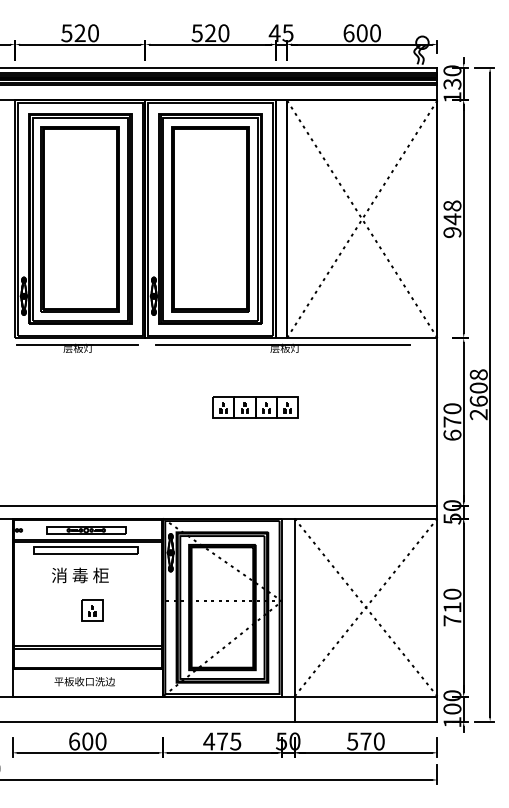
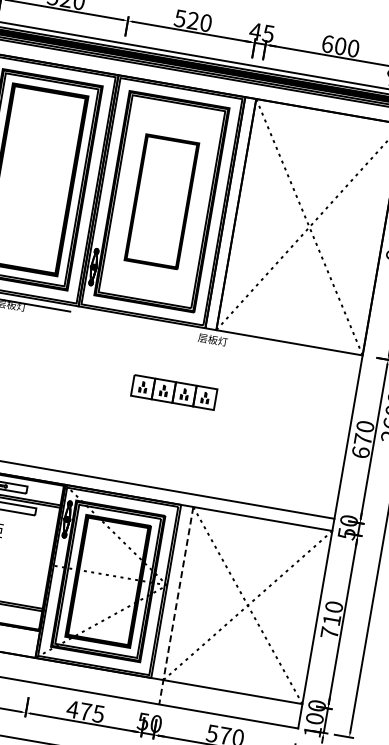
part: (210, 219) -> (161, 201), size x0.7
line: (282, 344) -> (210, 335), removed
line: (294, 620) -> (176, 606), solid -> dashed

